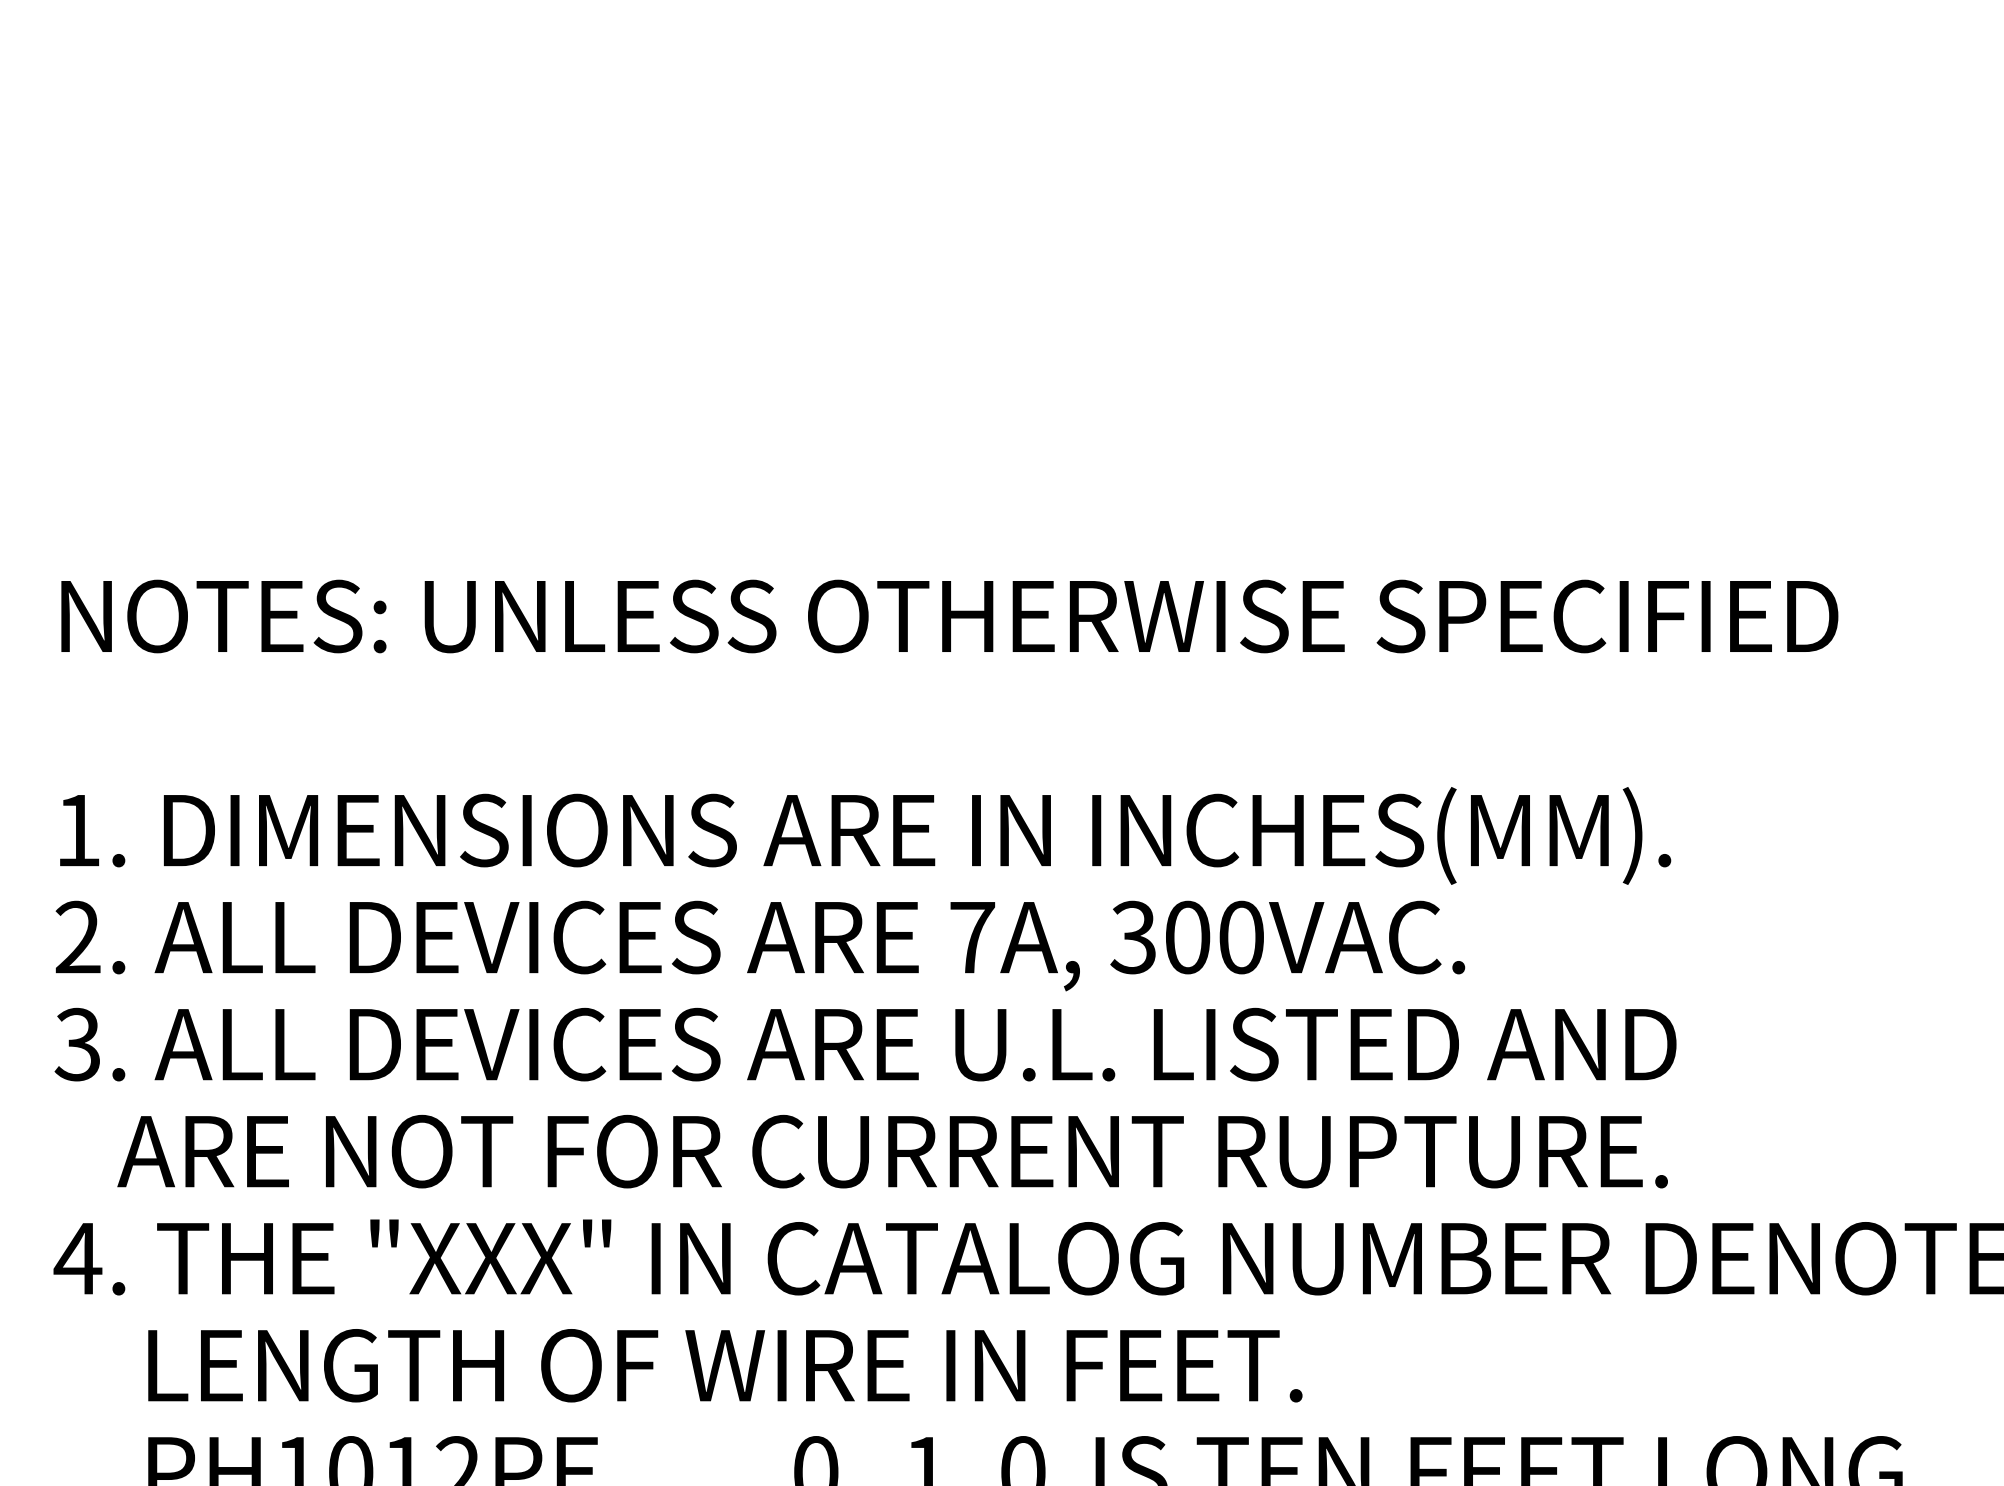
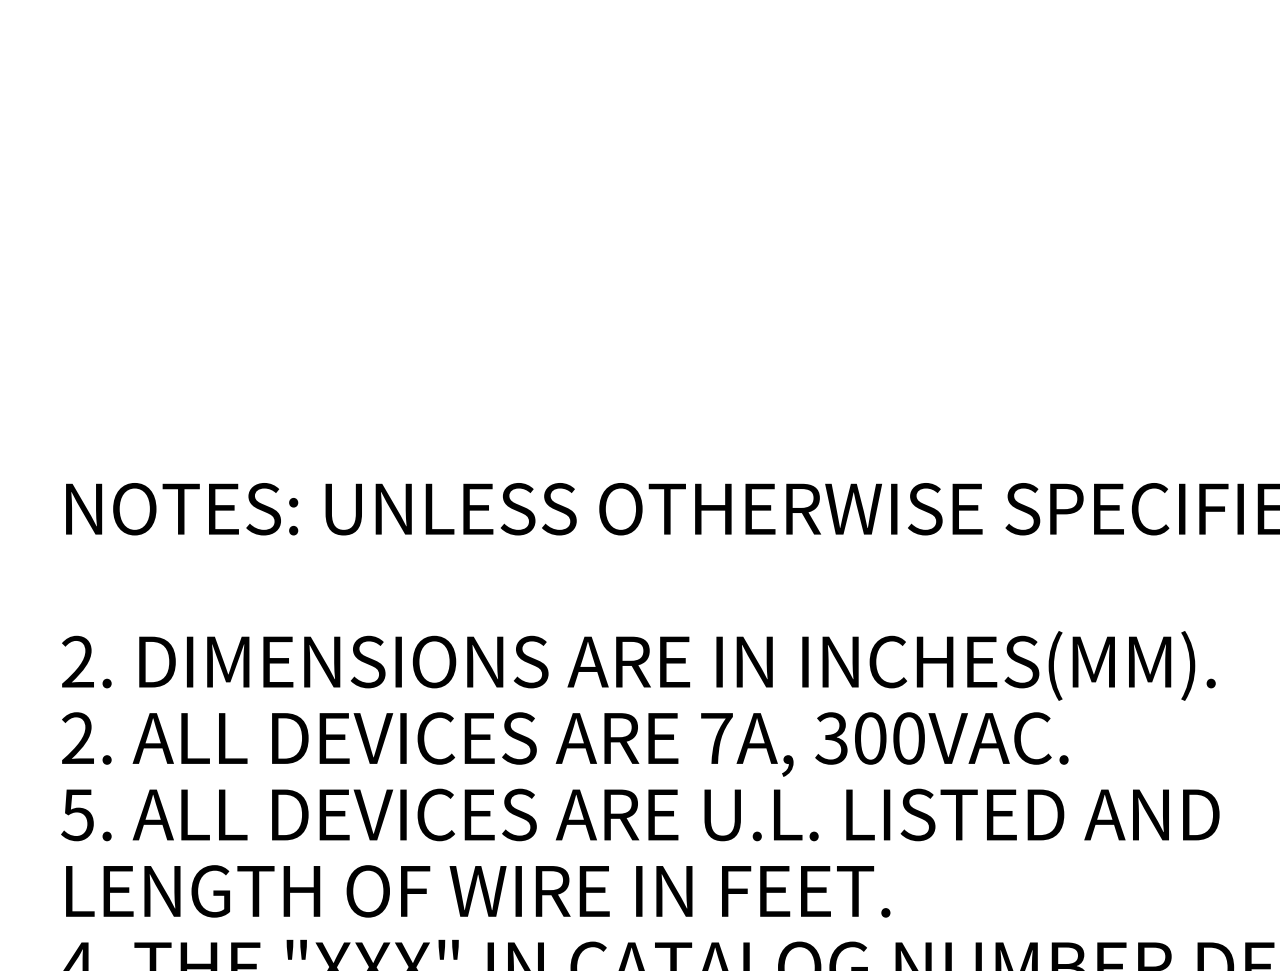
text: (77, 829) -> (77, 661), 1. -> 2.
text: (77, 1043) -> (77, 814), 3. -> 5.
text: (864, 1151) -> (639, 891), ARE NOT FOR CURRENT RUPTURE. -> LENGTH OF WIRE IN FEET.

